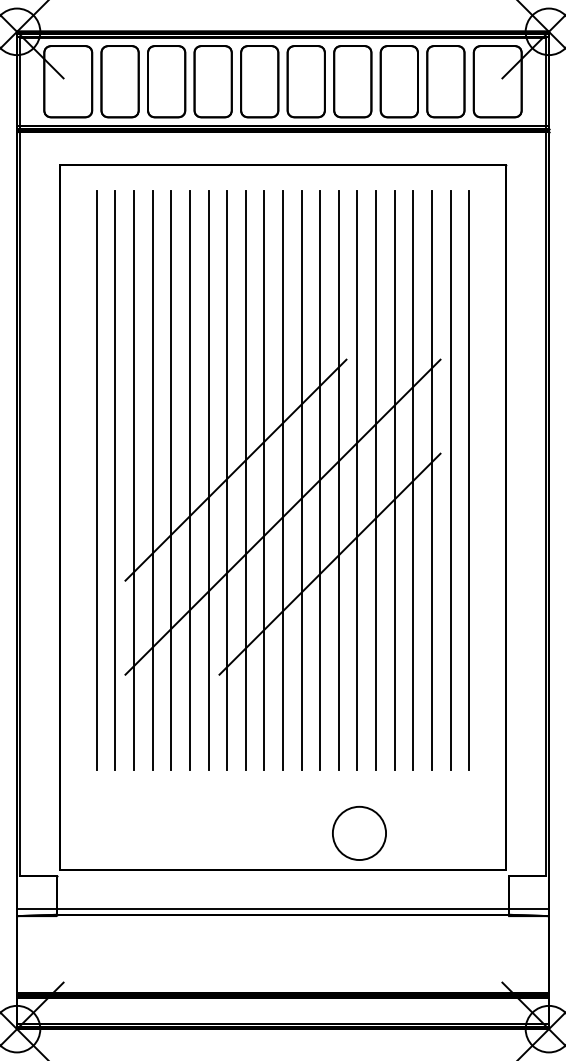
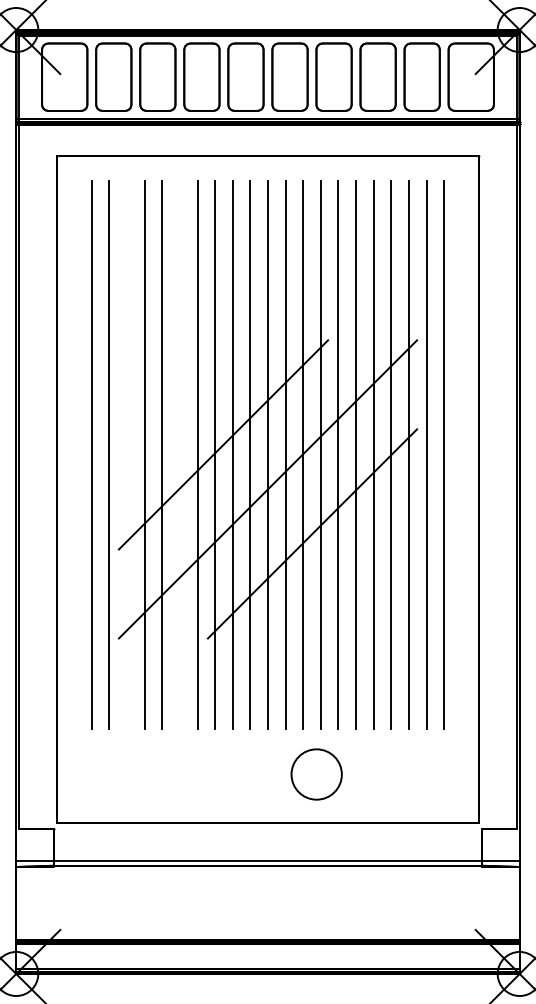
line: (134, 480) -> (127, 454), removed
line: (189, 480) -> (179, 454), removed
circle: (359, 832) -> (316, 773), moved

